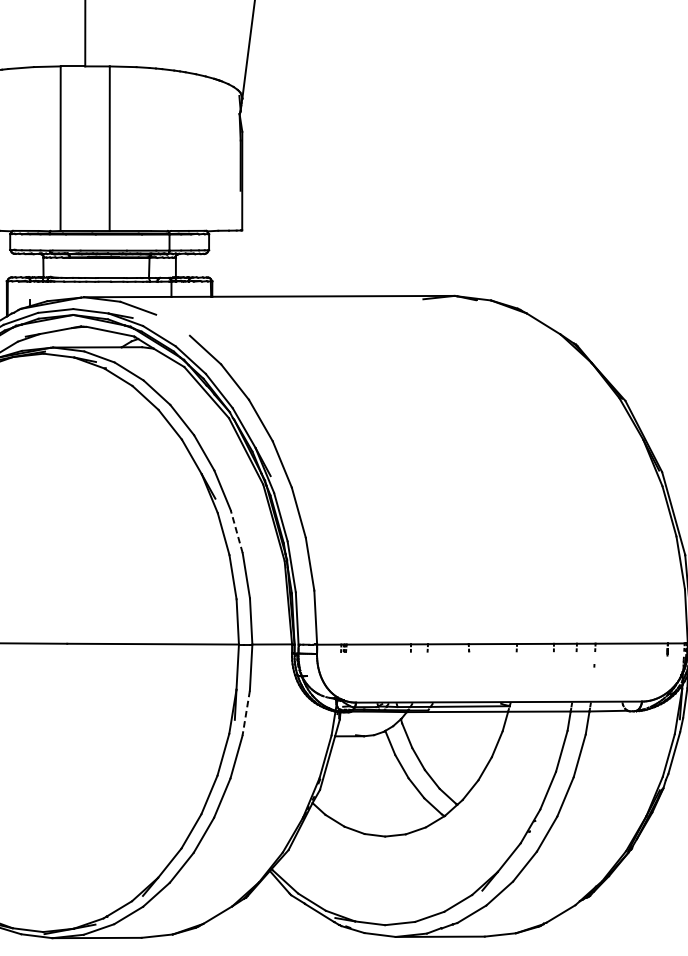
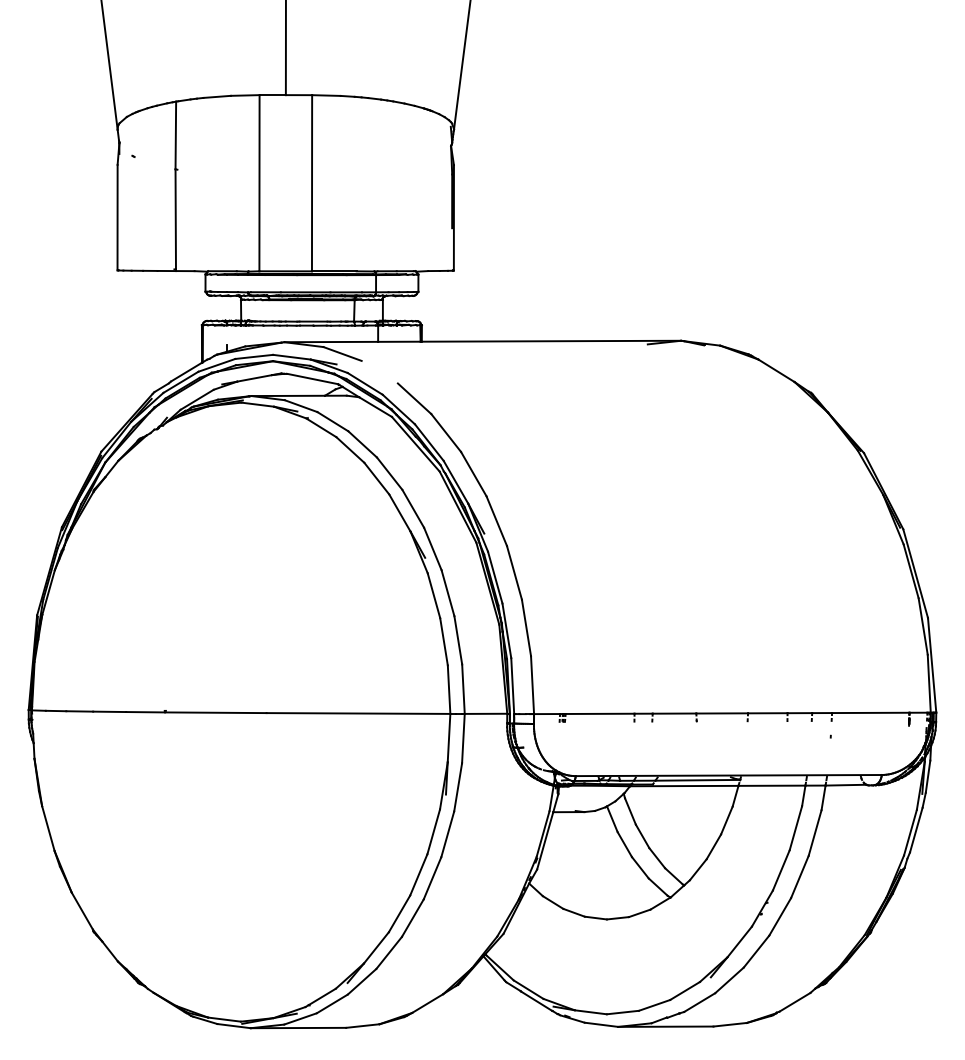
line: (237, 532) -> (448, 593), dashed -> solid
line: (246, 713) -> (458, 787), dashed -> solid

